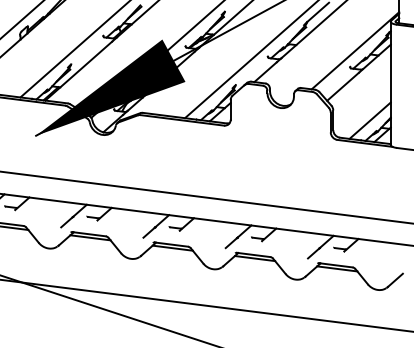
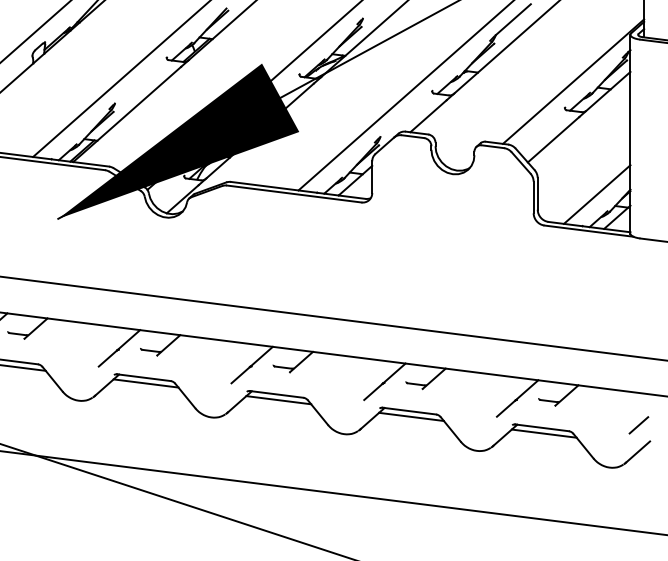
line: (395, 263) -> (638, 424), added

